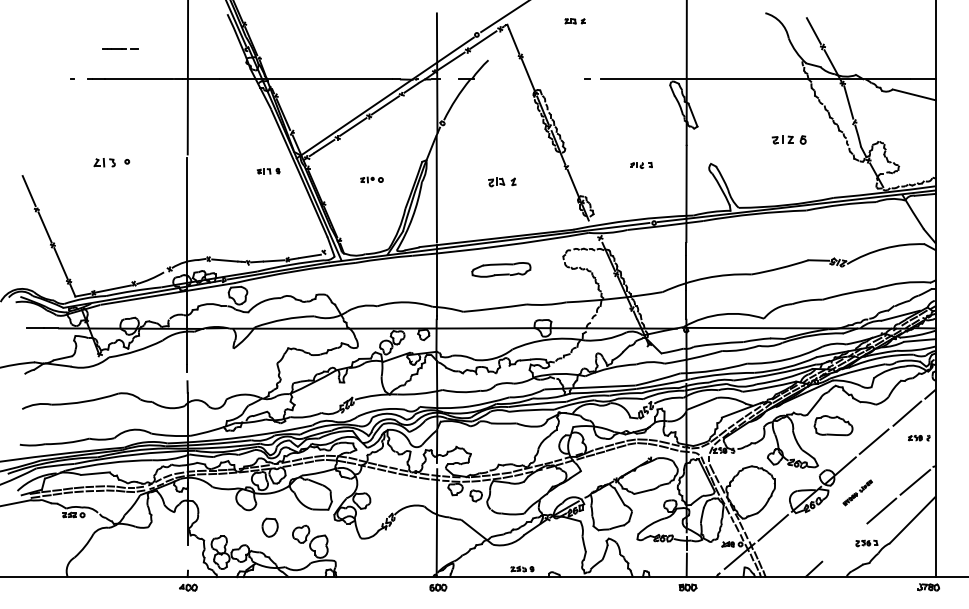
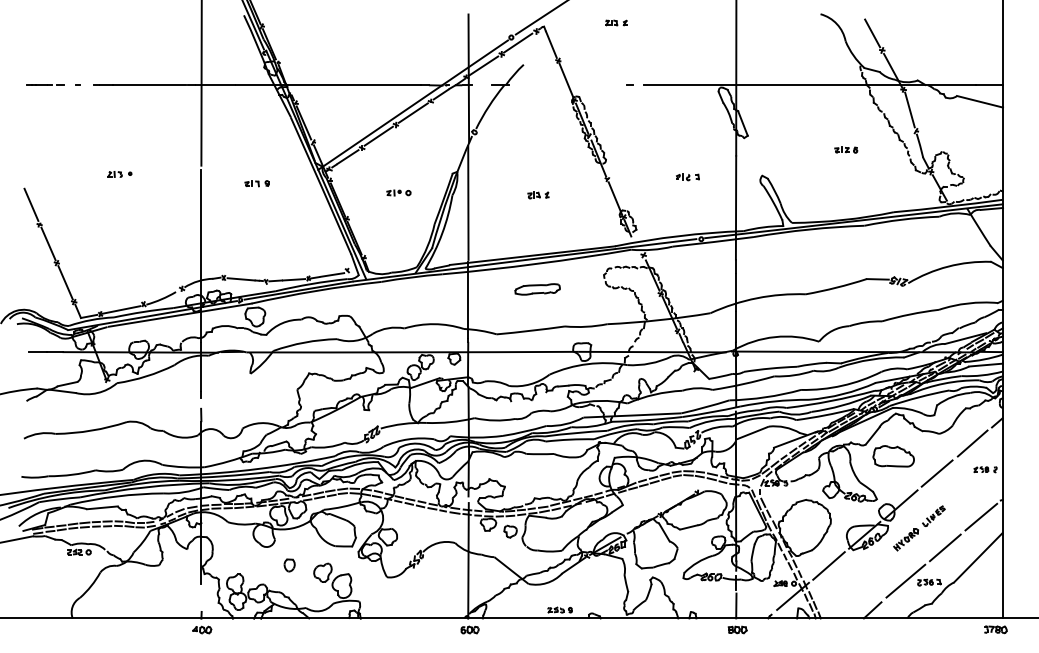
line: (120, 48) -> (45, 84), moved
part: (789, 139) -> (846, 149), size x0.62
part: (111, 162) -> (119, 174), size x0.62
part: (268, 171) -> (256, 183), moved
part: (501, 181) -> (537, 194), size x0.71
part: (501, 269) -> (537, 288), size x0.71
part: (857, 492) -> (919, 528), size x1.67
part: (269, 526) -> (289, 564), size x0.62
line: (844, 541) -> (905, 580), added

